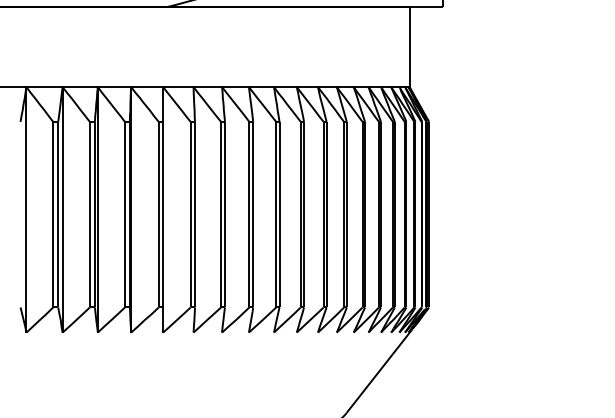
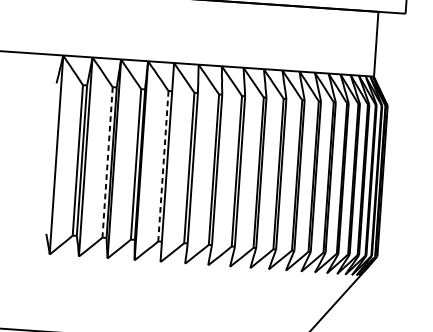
line: (89, 214) -> (107, 162), solid -> dashed
line: (158, 214) -> (163, 166), solid -> dashed

